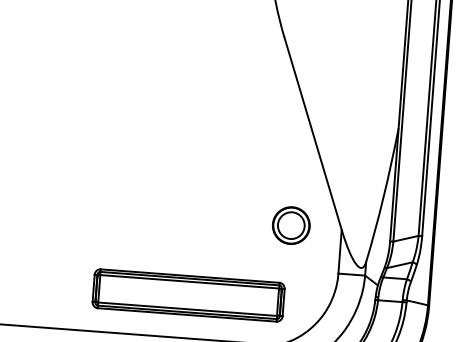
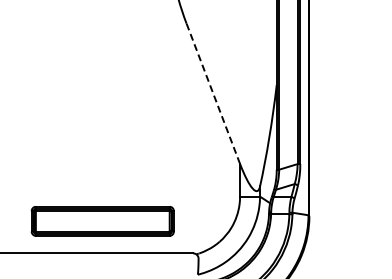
line: (313, 133) -> (213, 93), solid -> dashed
part: (290, 225) -> (201, 163), removed
part: (188, 295) -> (102, 221), moved

